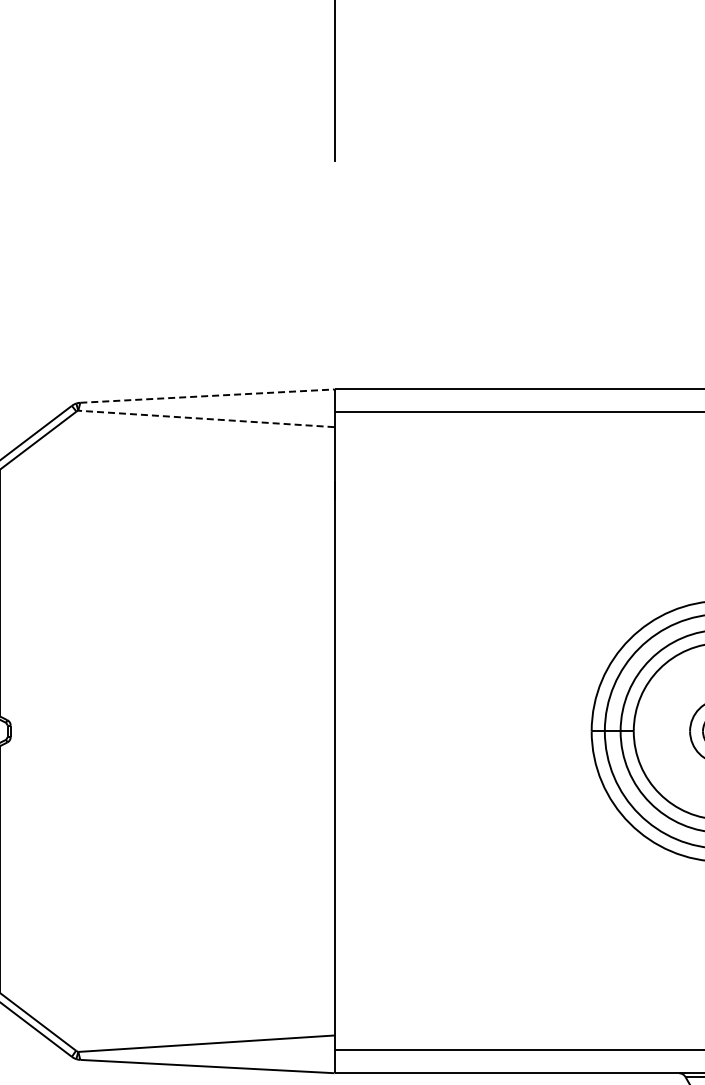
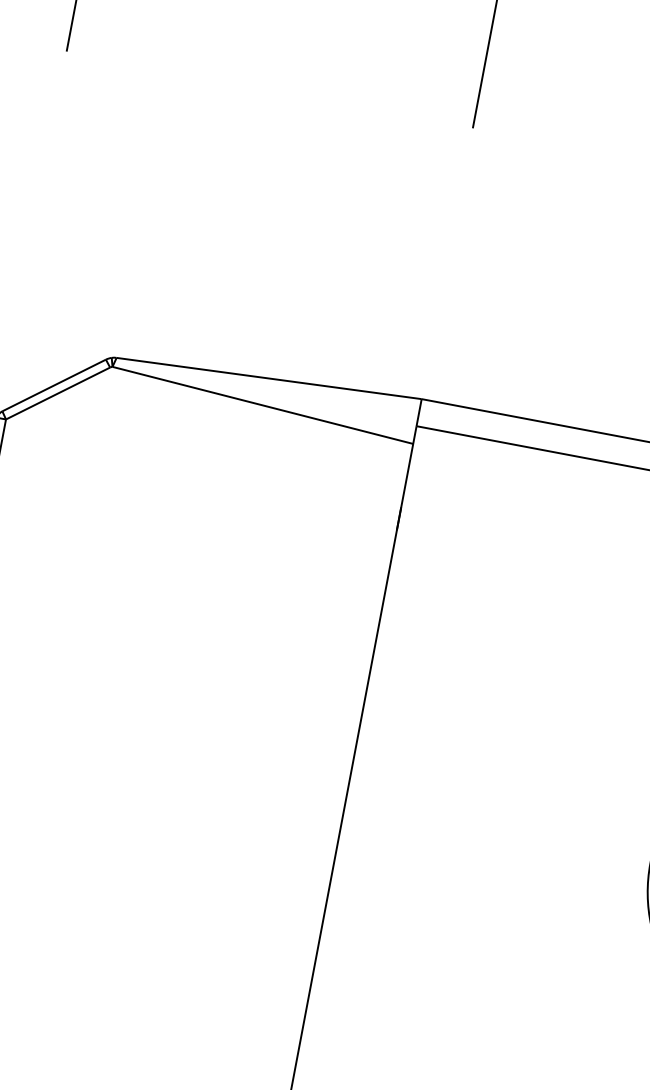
line: (207, 396) -> (269, 378), dashed -> solid
line: (205, 418) -> (261, 404), dashed -> solid

